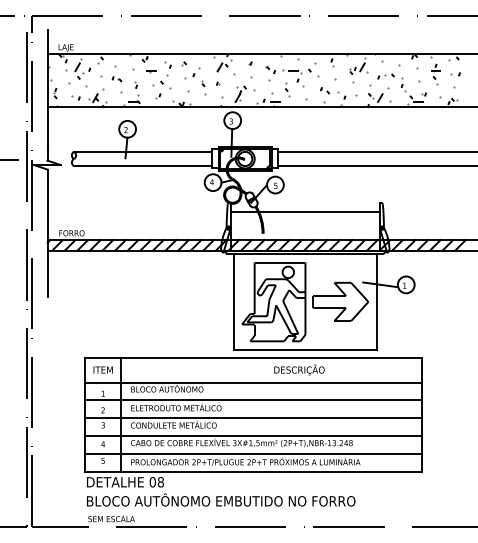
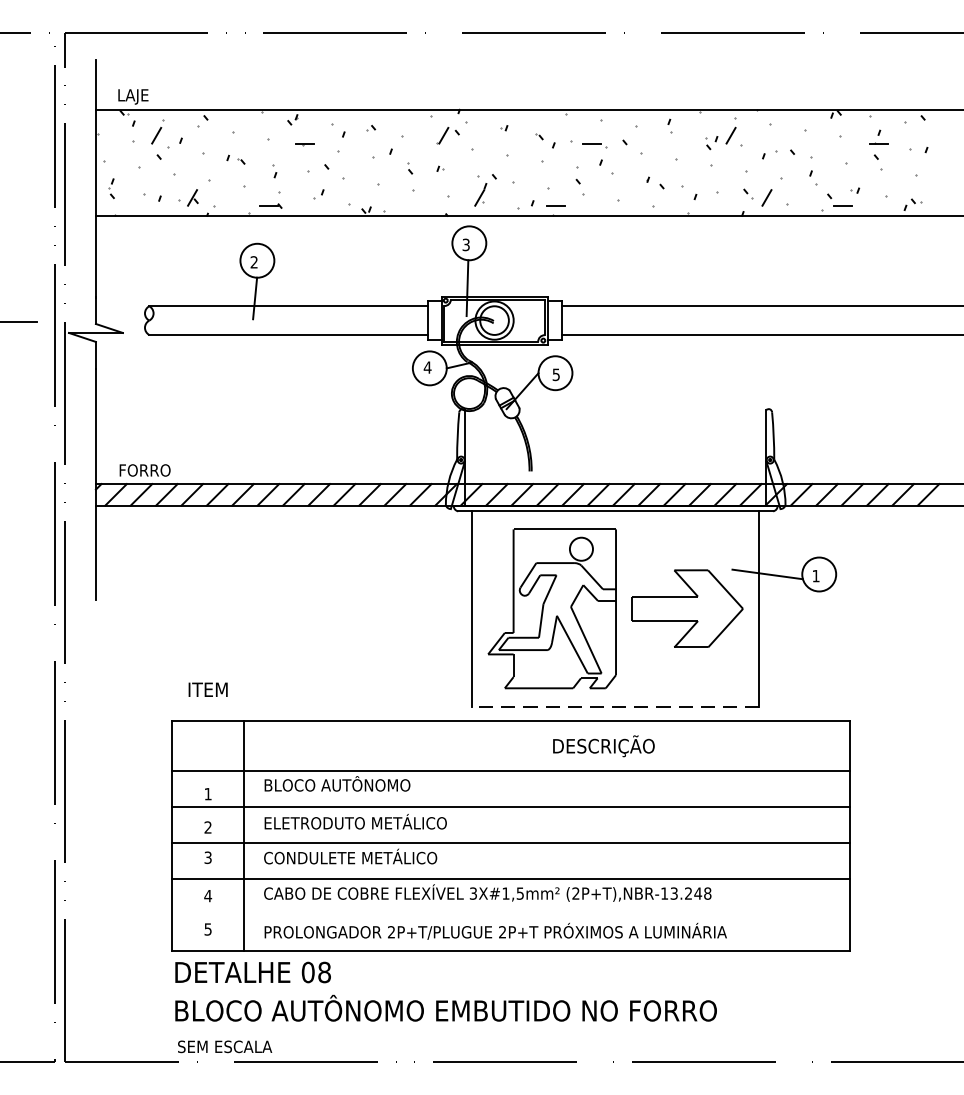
line: (304, 212) -> (614, 428), removed
line: (304, 350) -> (614, 706), solid -> dashed
text: (102, 369) -> (206, 688), moved
line: (253, 453) -> (511, 914), removed

